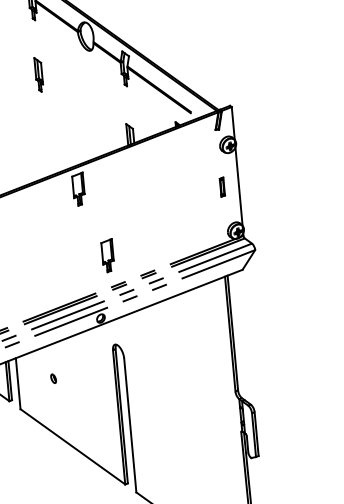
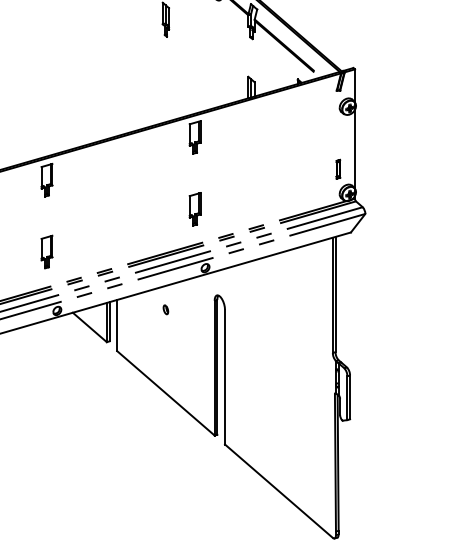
part: (222, 186) -> (338, 168), moved
part: (107, 256) -> (194, 209), moved
part: (53, 378) -> (165, 309), moved

